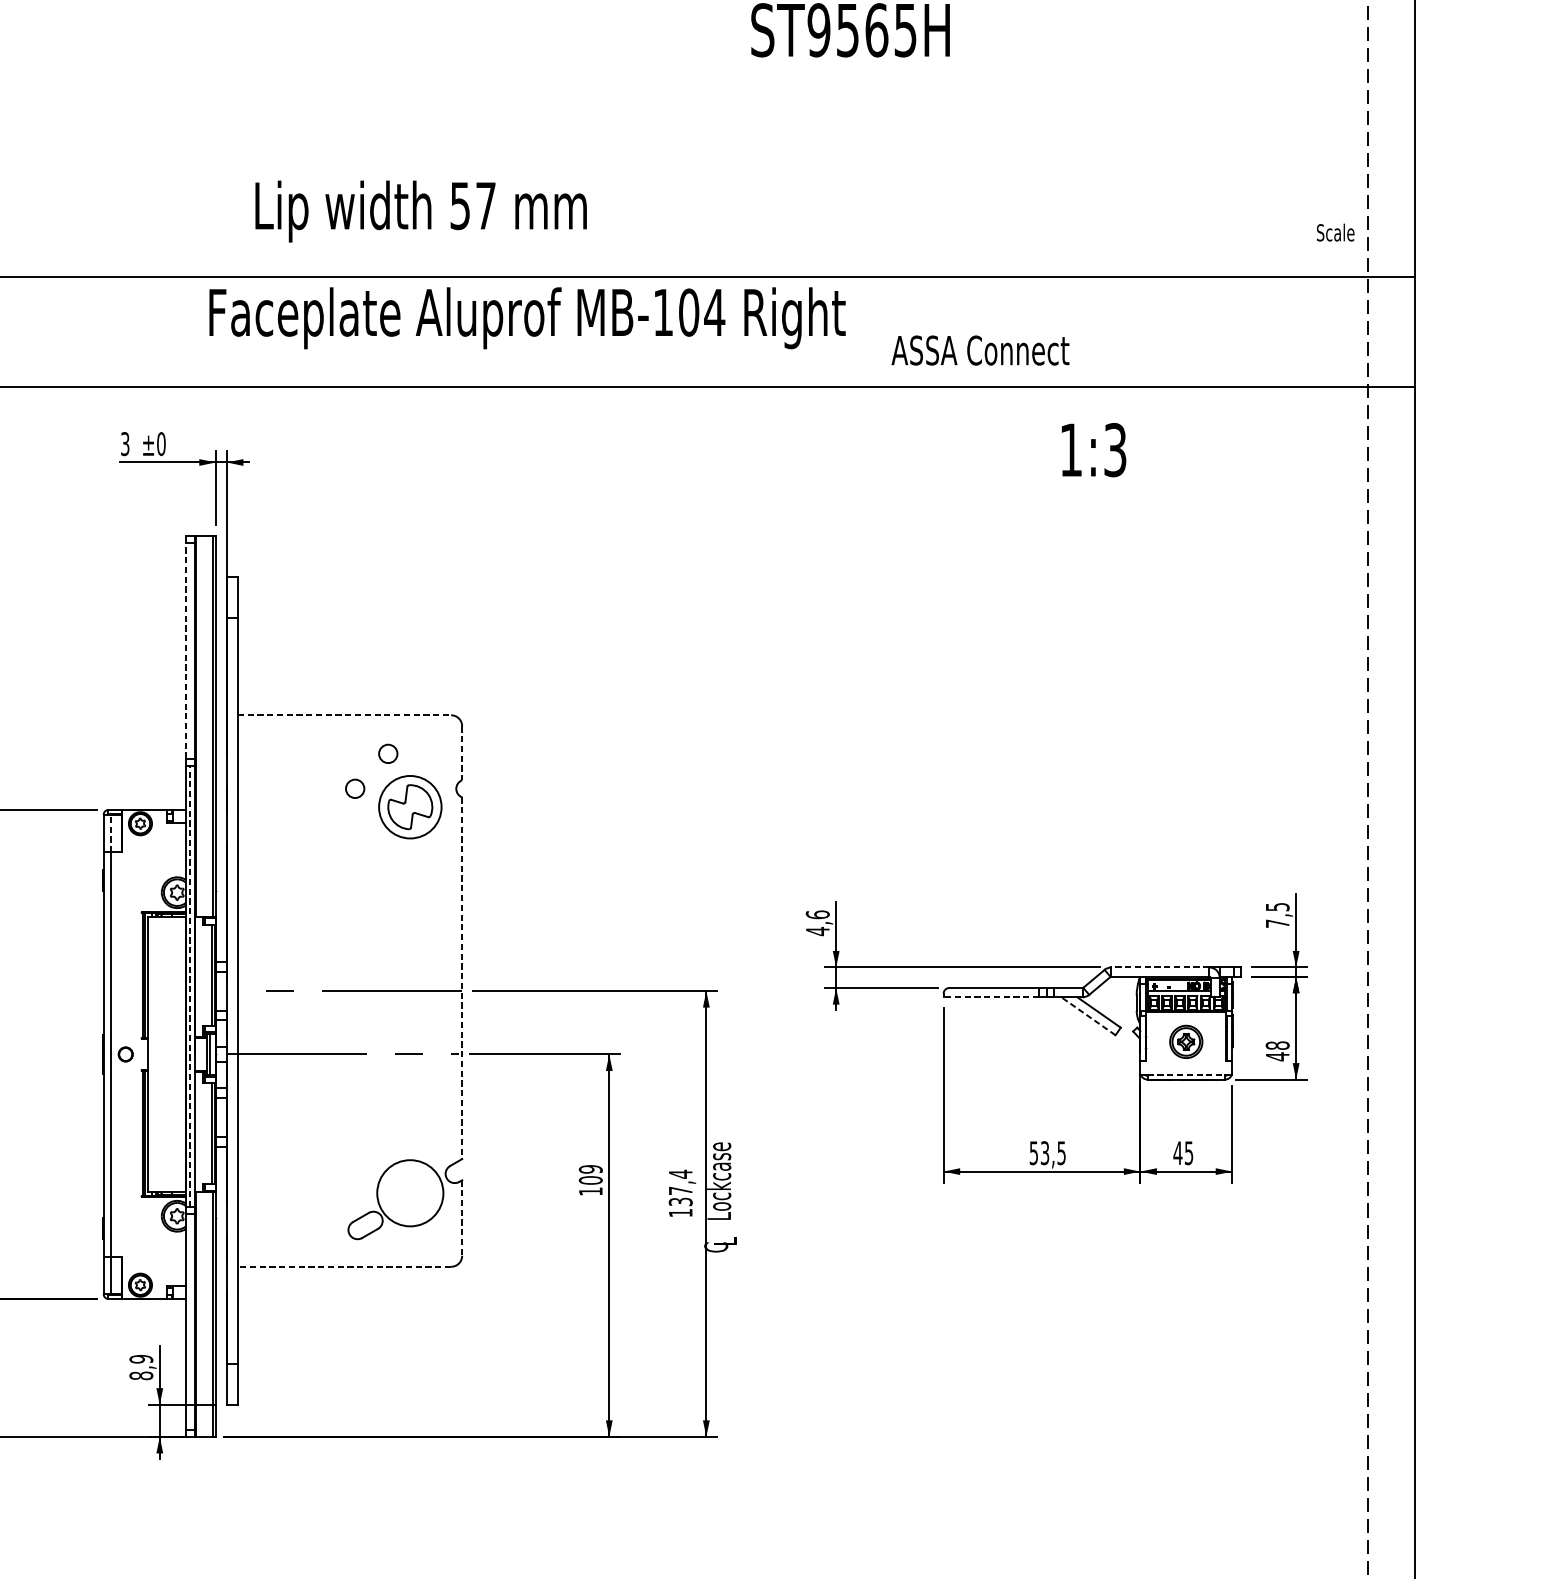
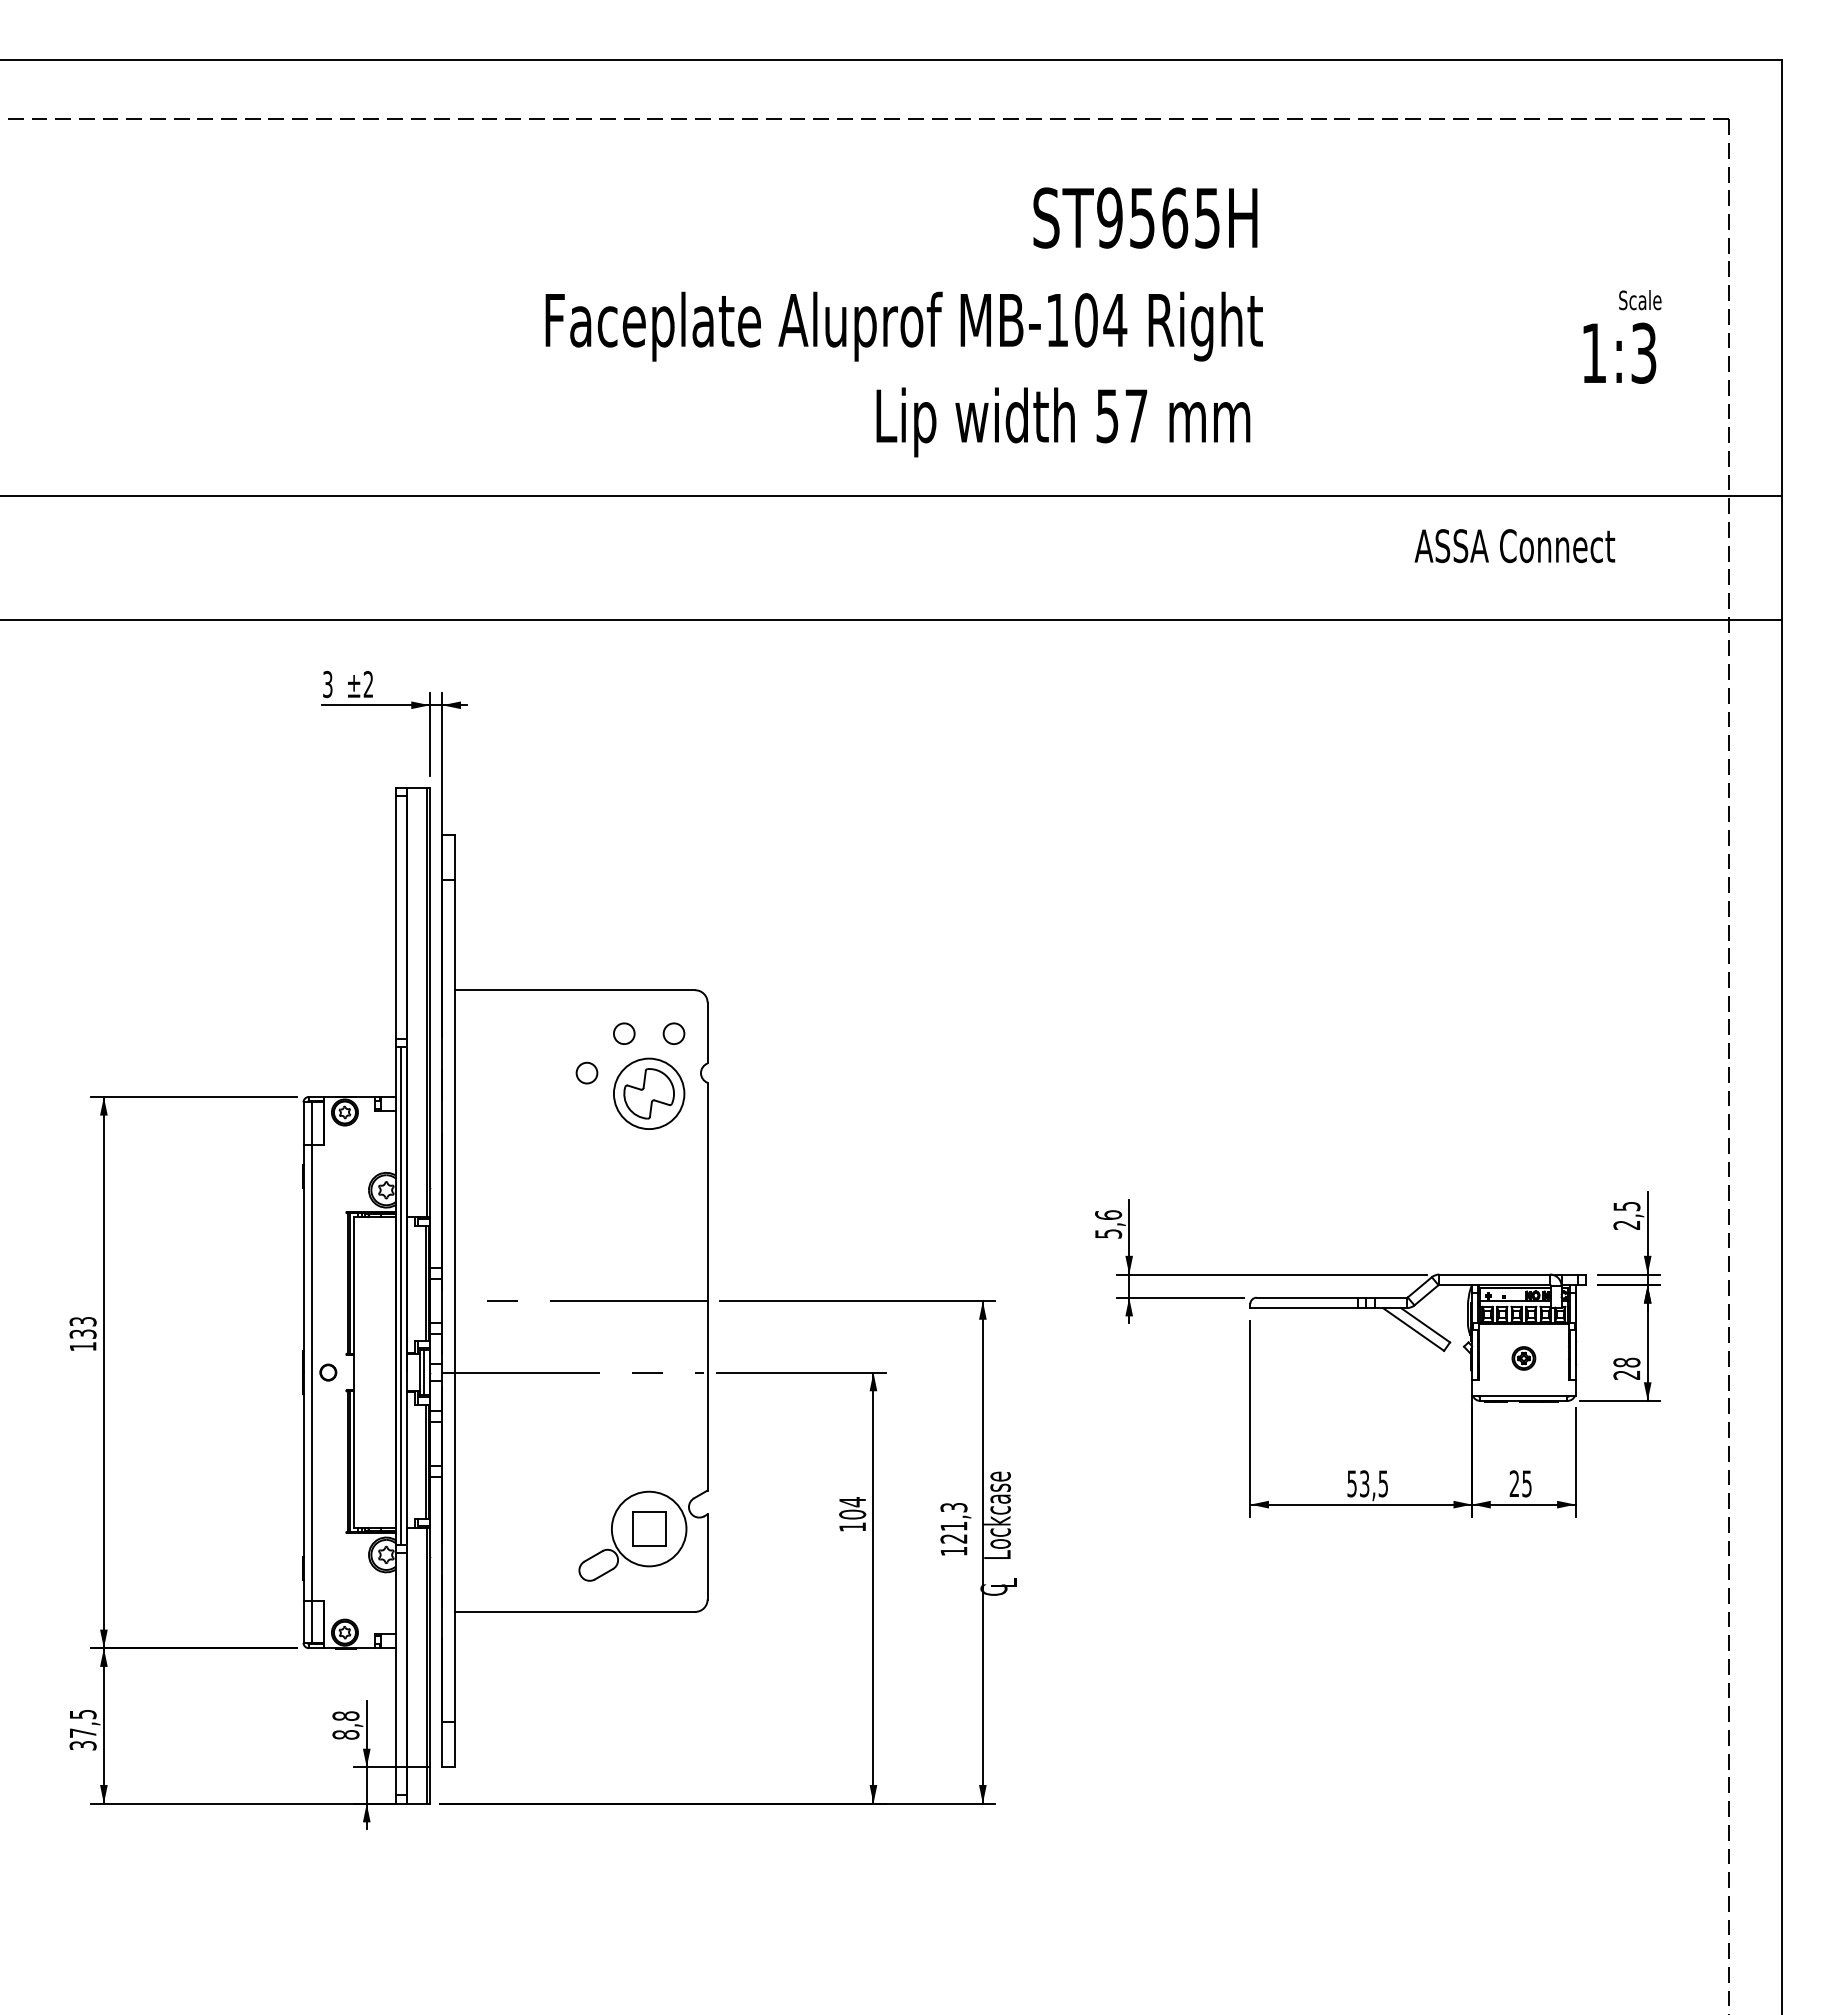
text: (421, 211) -> (1063, 422), moved
text: (1335, 232) -> (1640, 300), moved
text: (526, 318) -> (903, 326), moved
text: (980, 350) -> (1514, 546), moved
text: (161, 444) -> (368, 684), ±0 -> ±2
text: (1093, 449) -> (1619, 352), moved
line: (186, 650) -> (396, 917), dashed -> solid
line: (344, 715) -> (575, 990), dashed -> solid
circle: (431, 753) -> (673, 1033), added
line: (462, 753) -> (707, 1033), dashed -> solid
line: (110, 833) -> (311, 1123), dashed -> solid
text: (1277, 923) -> (1626, 1224), 7,5 -> 2,5
text: (817, 931) -> (1108, 1233), 4,6 -> 5,6
line: (1160, 967) -> (1494, 1274), dashed -> solid
line: (462, 978) -> (707, 1286), dashed -> solid
line: (189, 986) -> (400, 1295), dashed -> solid
line: (991, 997) -> (1304, 1308), dashed -> solid
line: (1088, 1016) -> (1413, 1329), dashed -> solid
part: (1185, 1041) -> (1523, 1358), size x0.62
text: (1277, 1057) -> (1626, 1375), 48 -> 28
line: (1185, 1074) -> (1523, 1395), dashed -> solid
text: (1177, 1152) -> (1514, 1483), 45 -> 25
text: (590, 1169) -> (852, 1502), 109 -> 104
text: (680, 1187) -> (953, 1522), 137,4 -> 121,3
part: (410, 1192) -> (649, 1528), added
line: (462, 1217) -> (707, 1556), dashed -> solid
line: (344, 1266) -> (574, 1611), dashed -> solid
text: (140, 1359) -> (345, 1716), 8,9 -> 8,8

